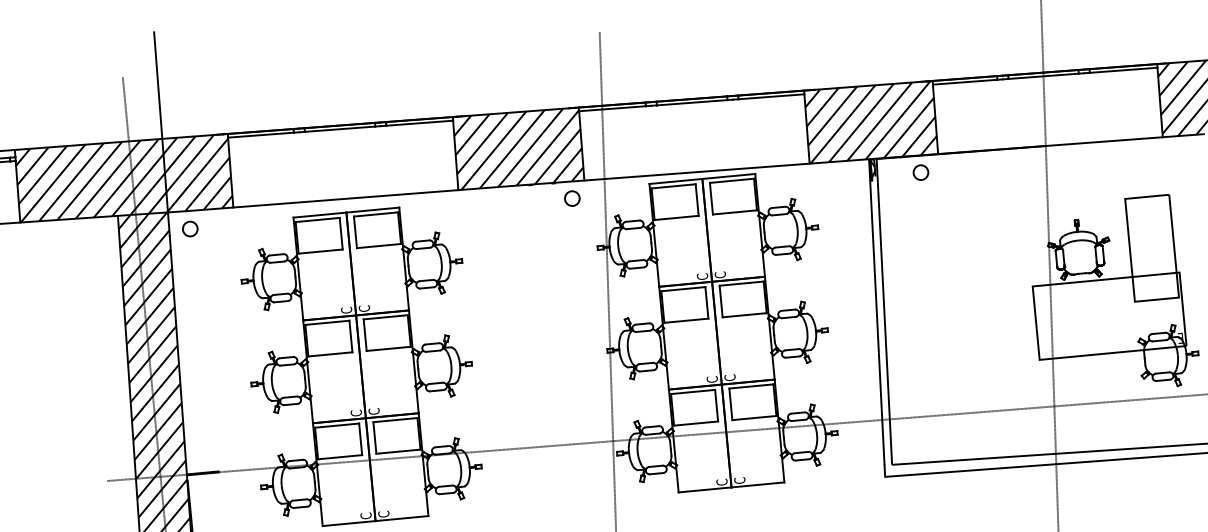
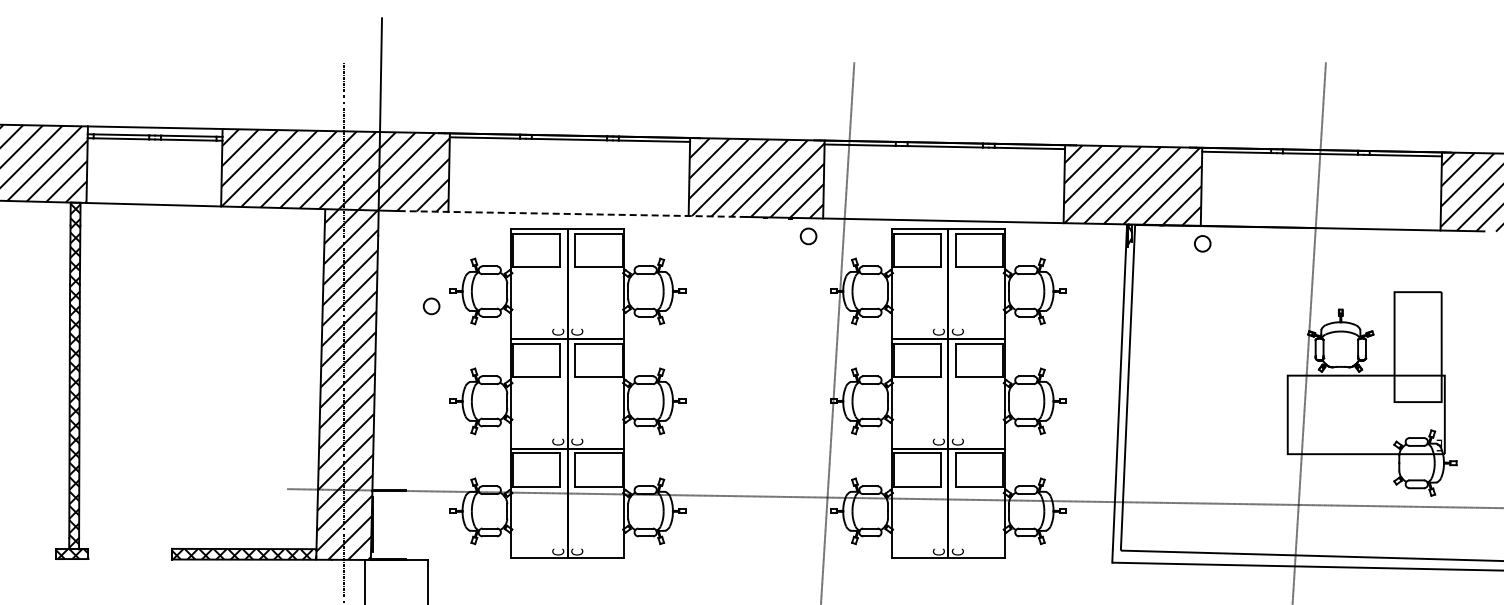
circle: (920, 172) -> (1202, 243), moved
line: (350, 198) -> (573, 214), solid -> dashed
circle: (190, 229) -> (431, 306), moved

